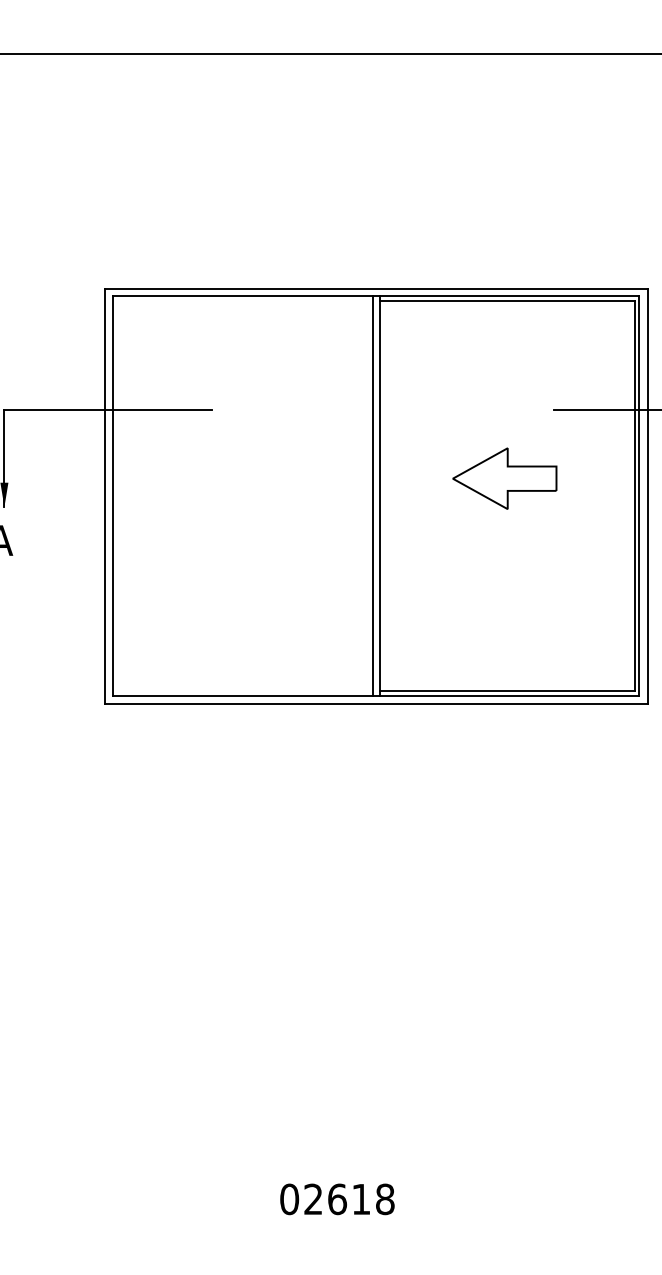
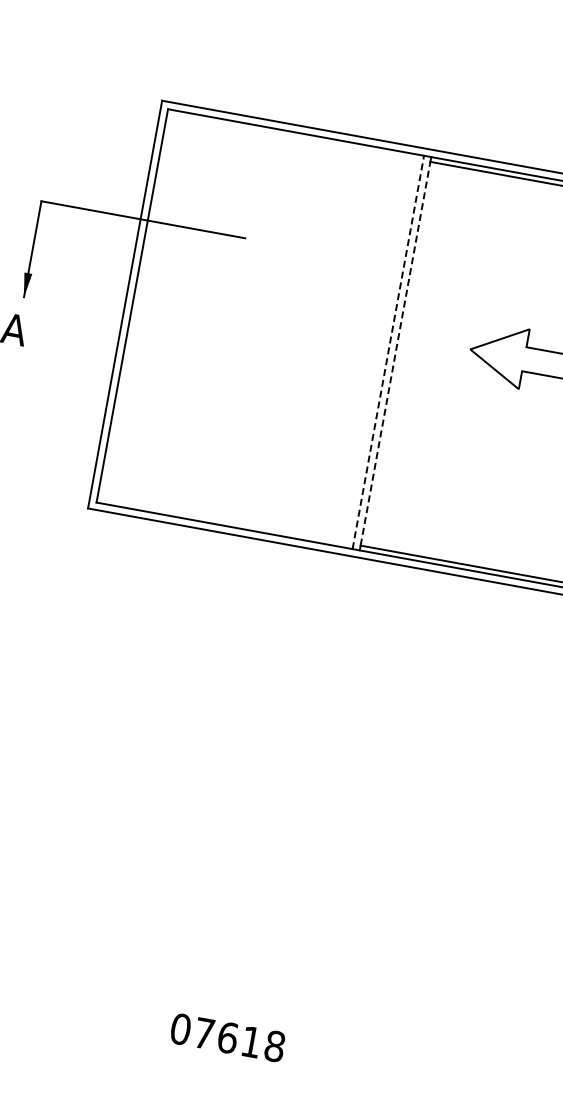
line: (380, 495) -> (396, 353), solid -> dashed
line: (372, 496) -> (388, 352), solid -> dashed
text: (313, 1198) -> (204, 1032), 02618 -> 07618

